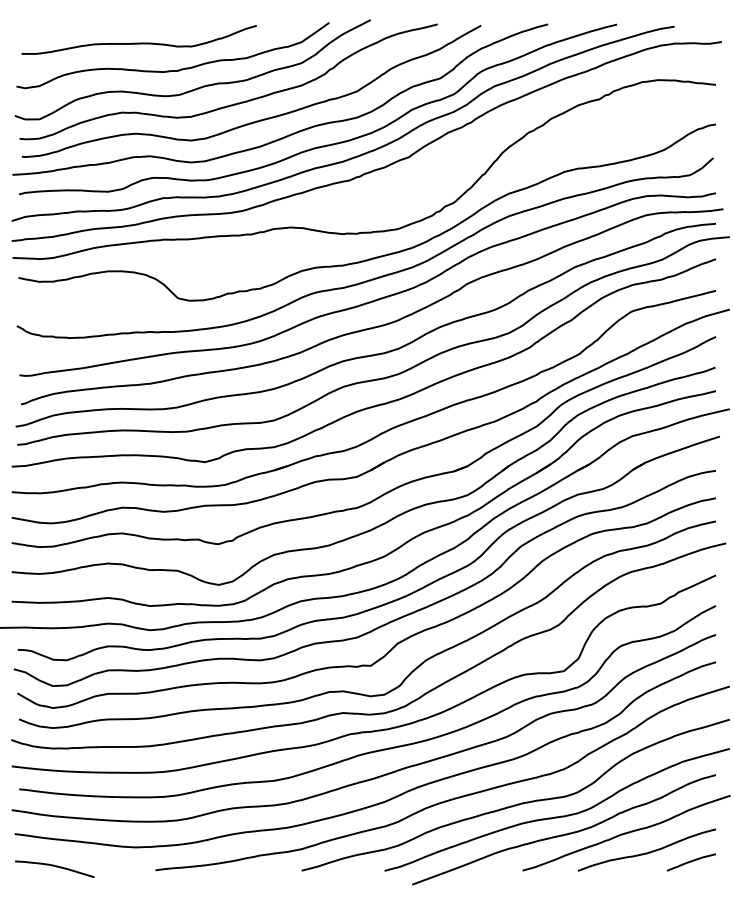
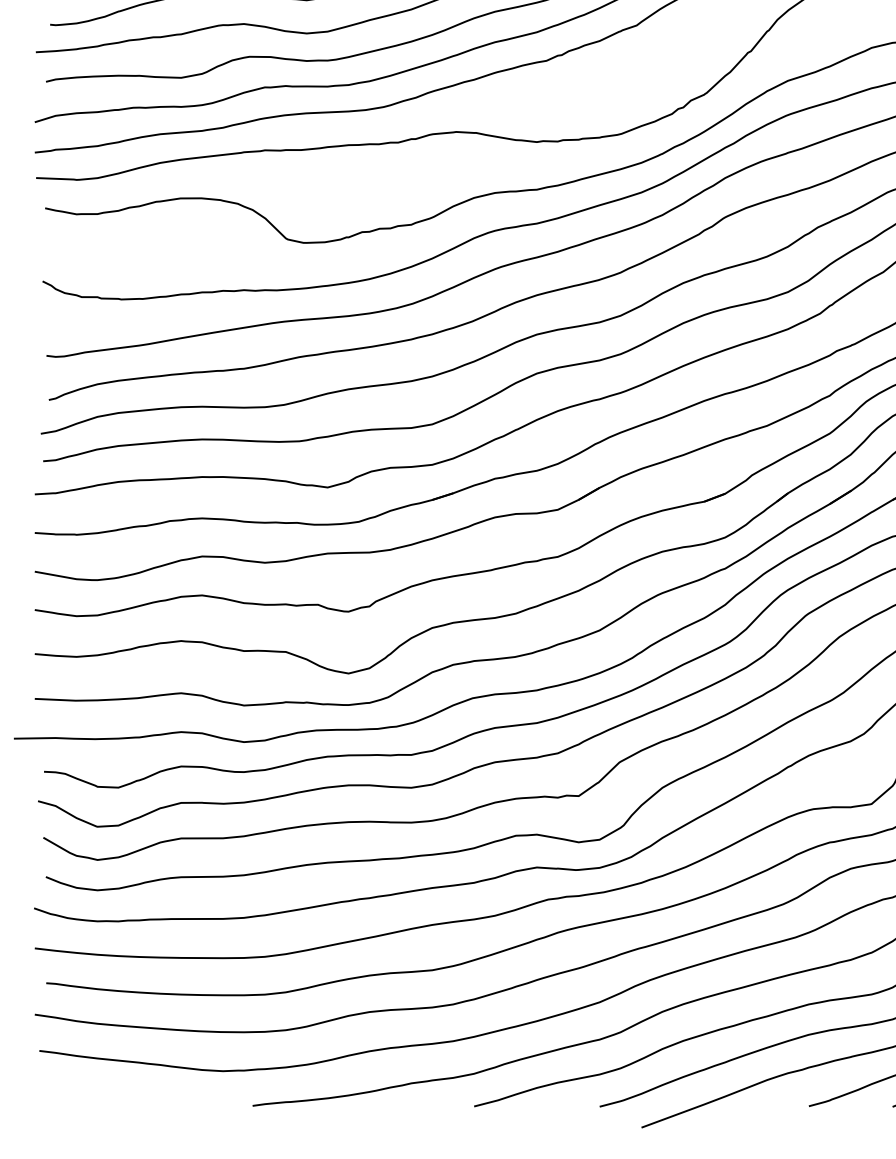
curve: (54, 866) -> (99, 1100), removed

